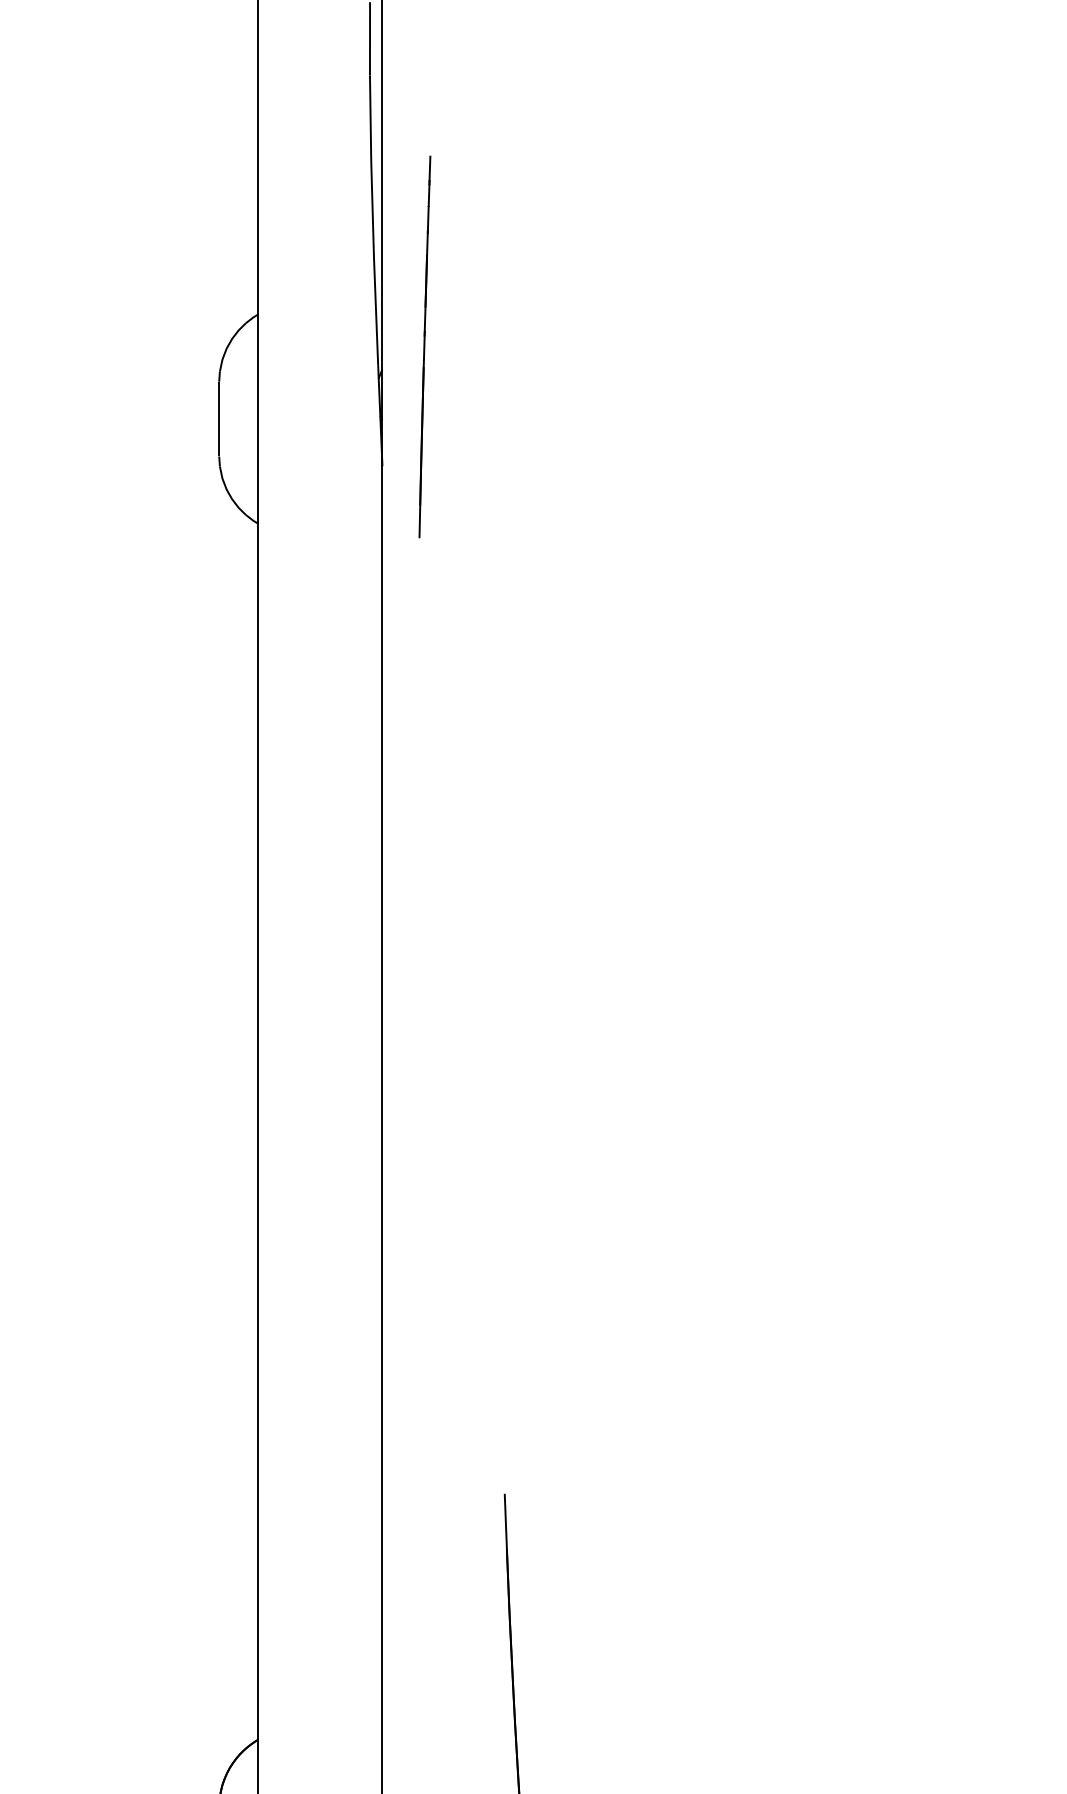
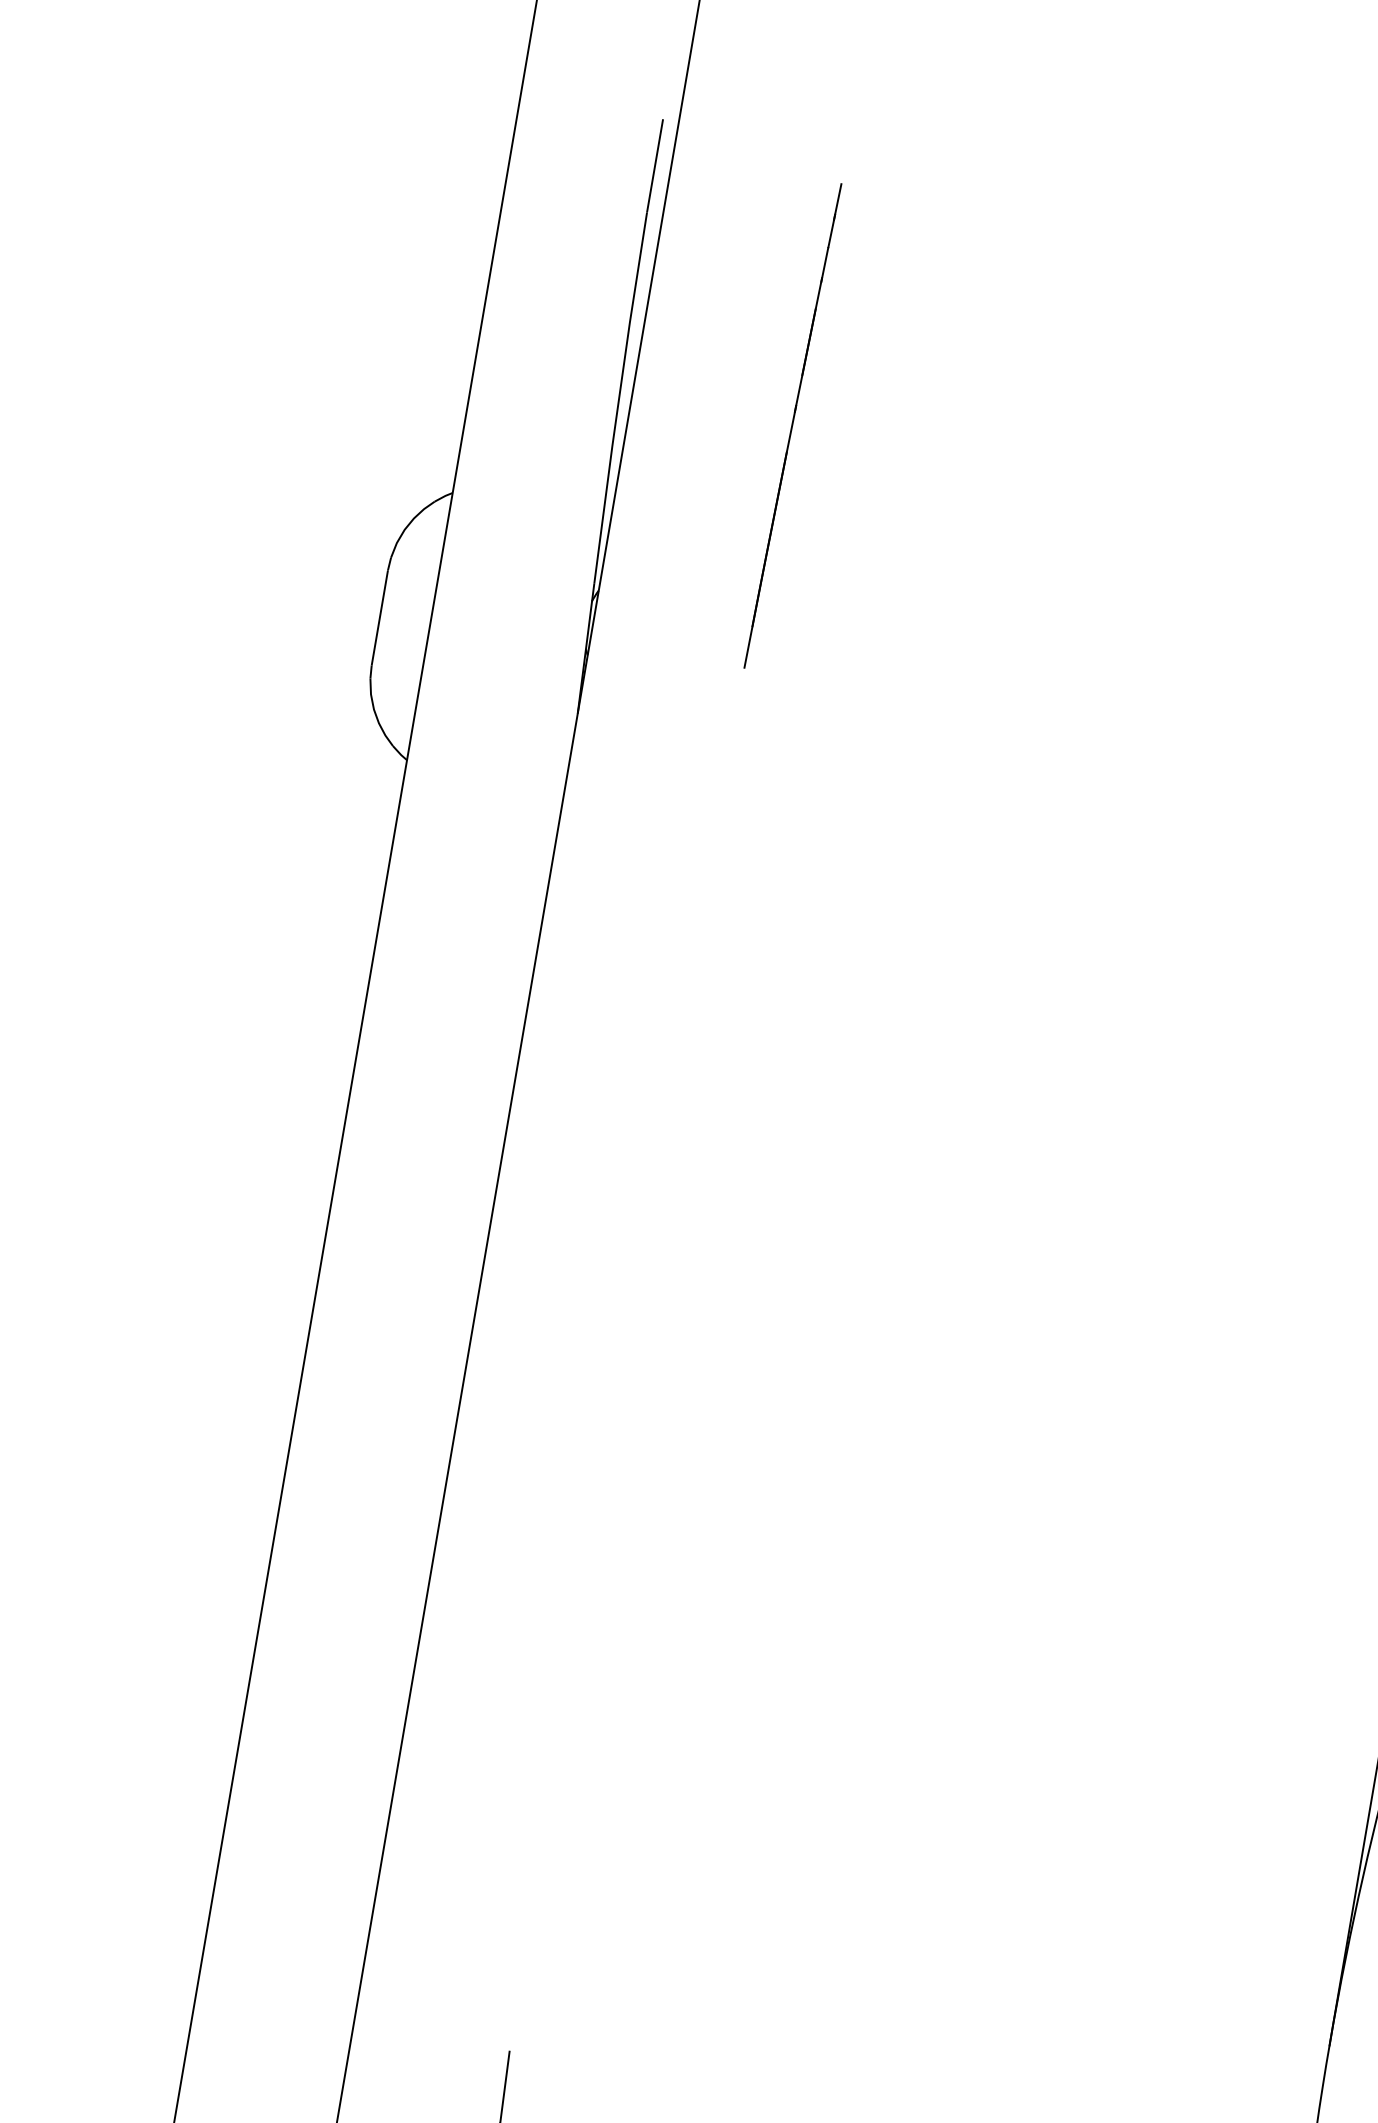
line: (424, 346) -> (792, 425), moved

